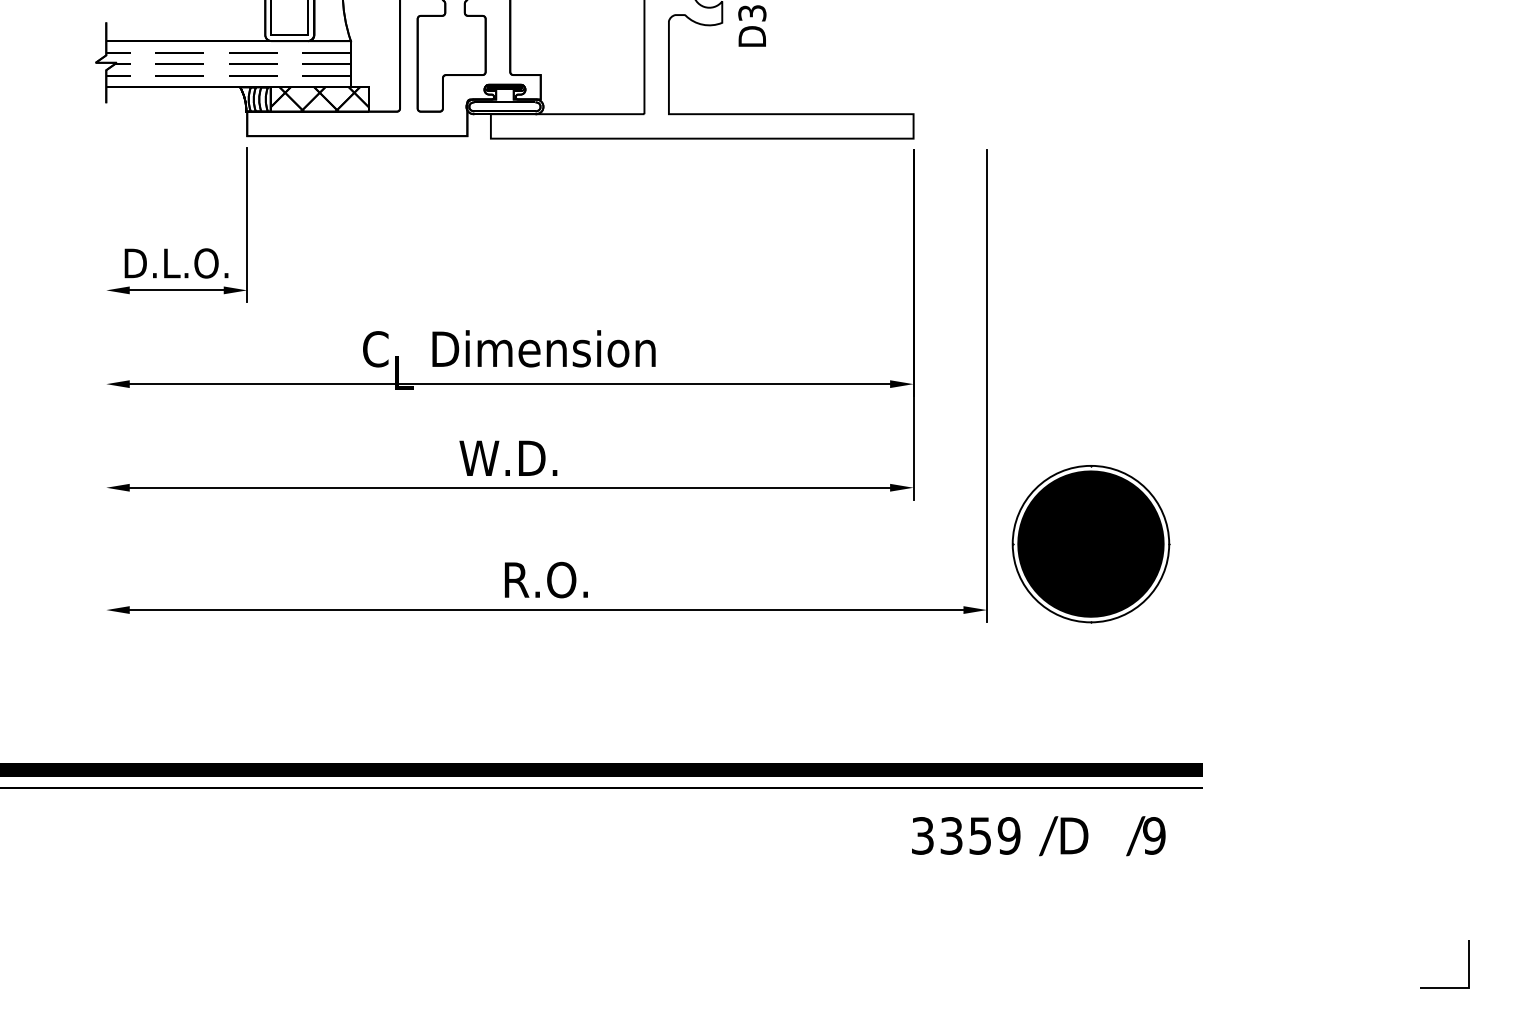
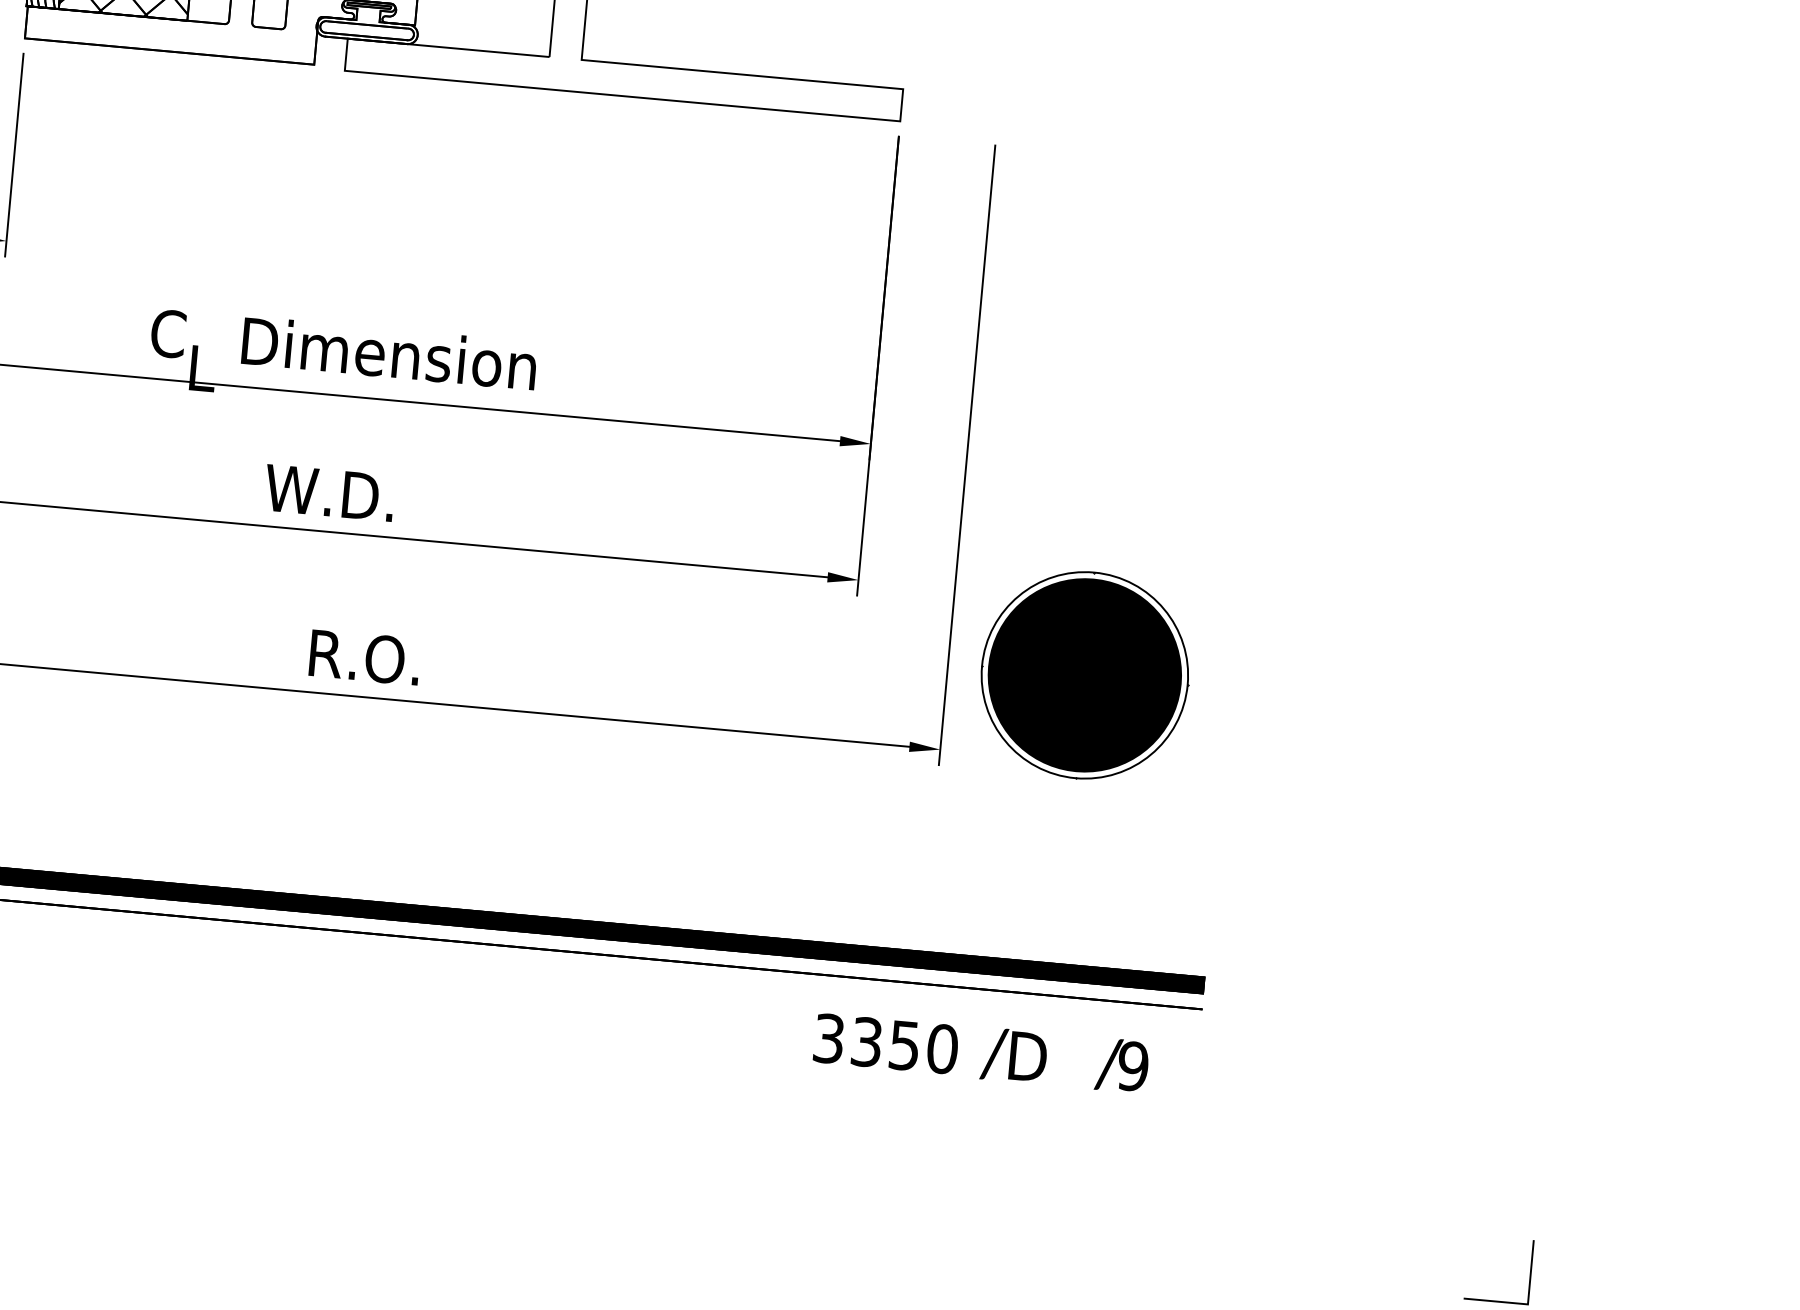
text: (1008, 835) -> (941, 1048), 3359 -> 3350

